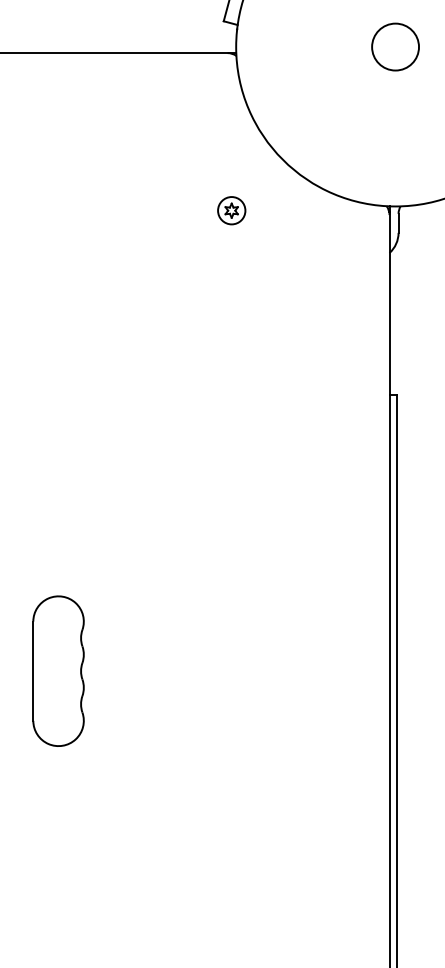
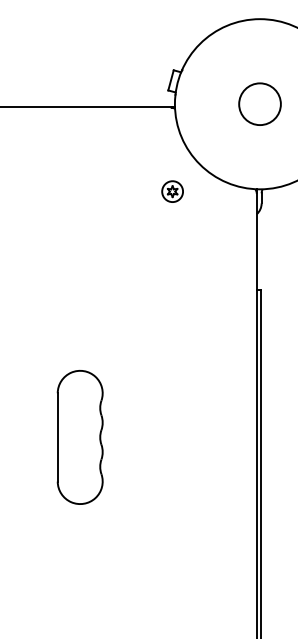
circle: (394, 47) -> (259, 104), size x1.67
part: (231, 210) -> (172, 191), size x1.43
part: (57, 671) -> (79, 437), size x1.67

